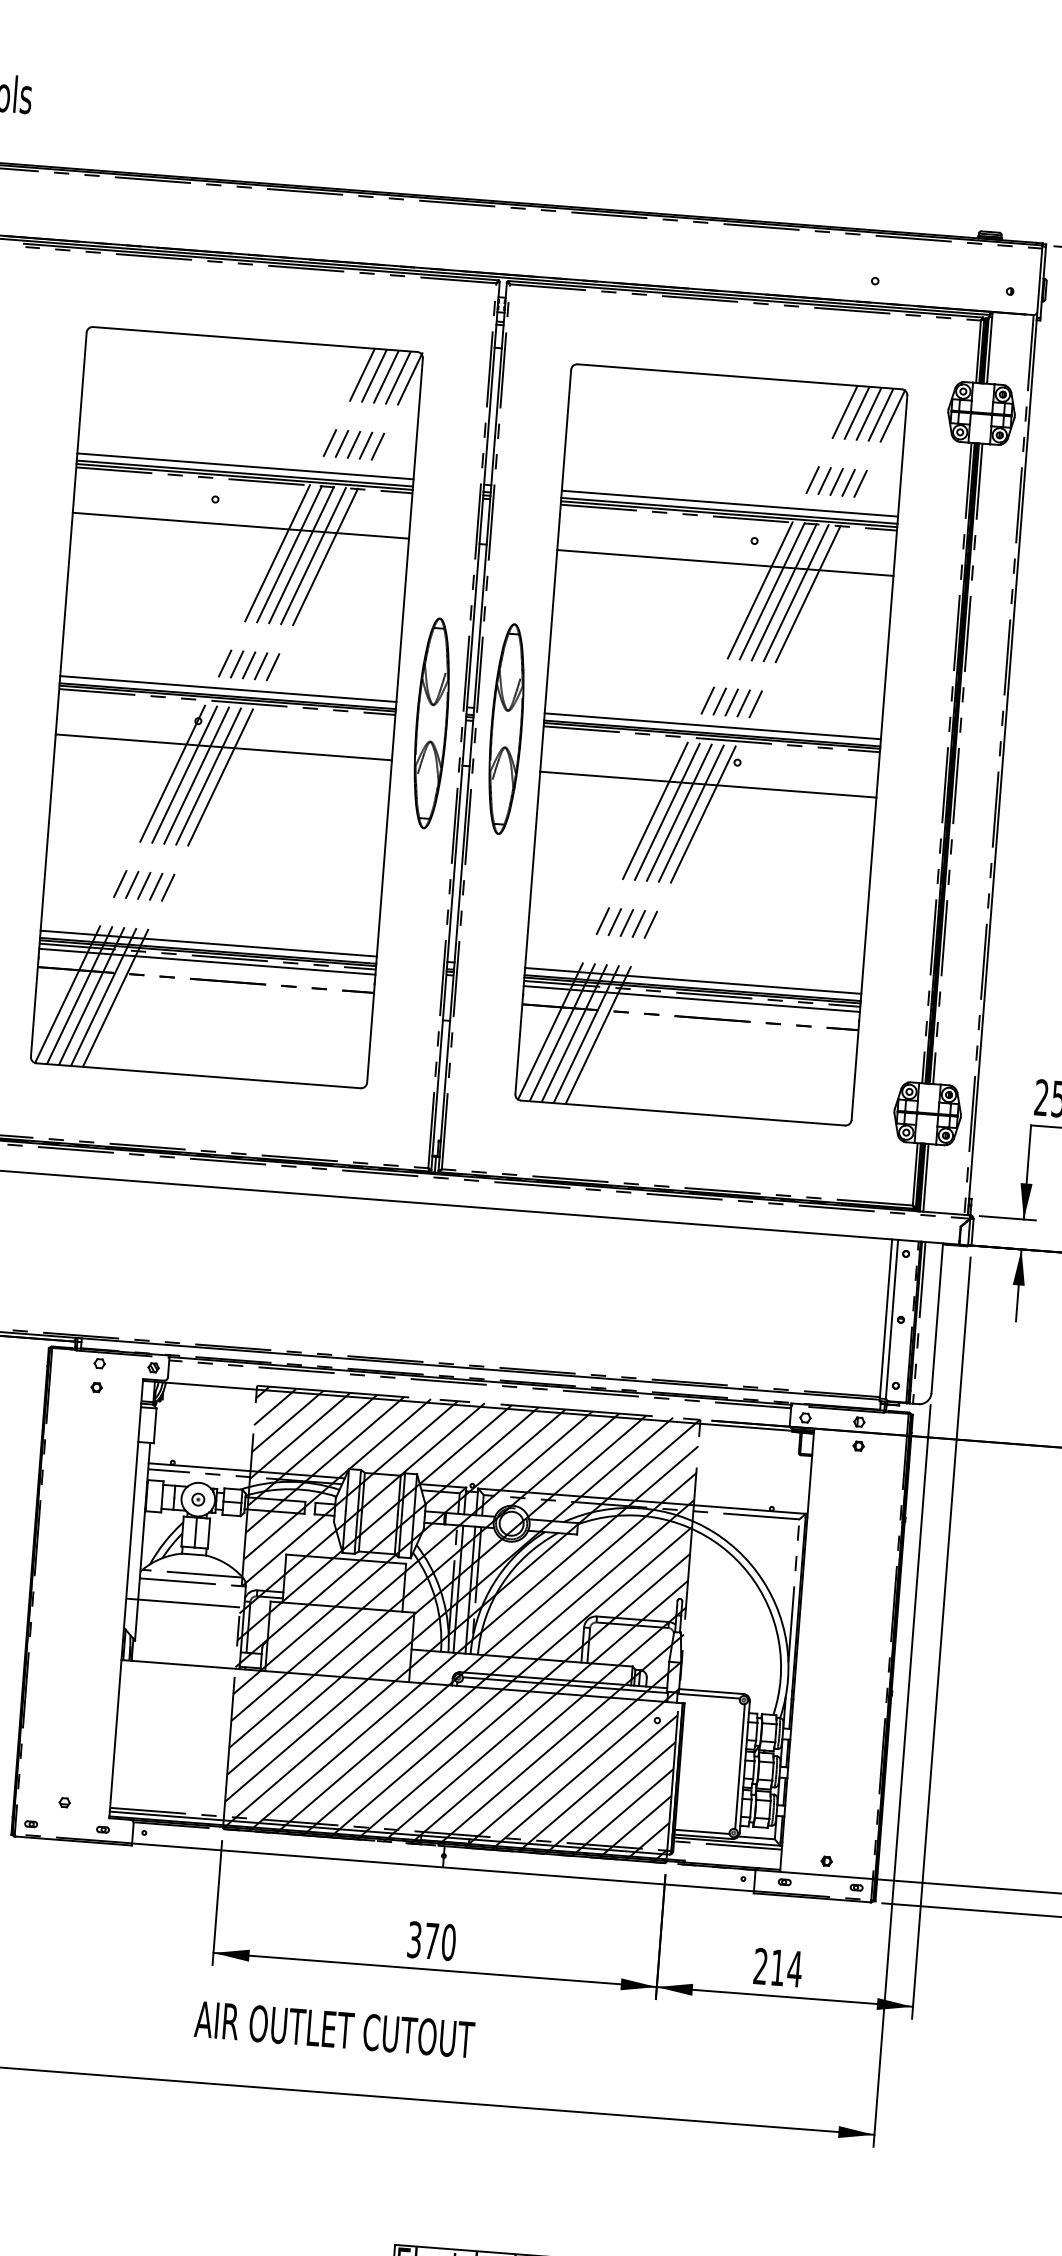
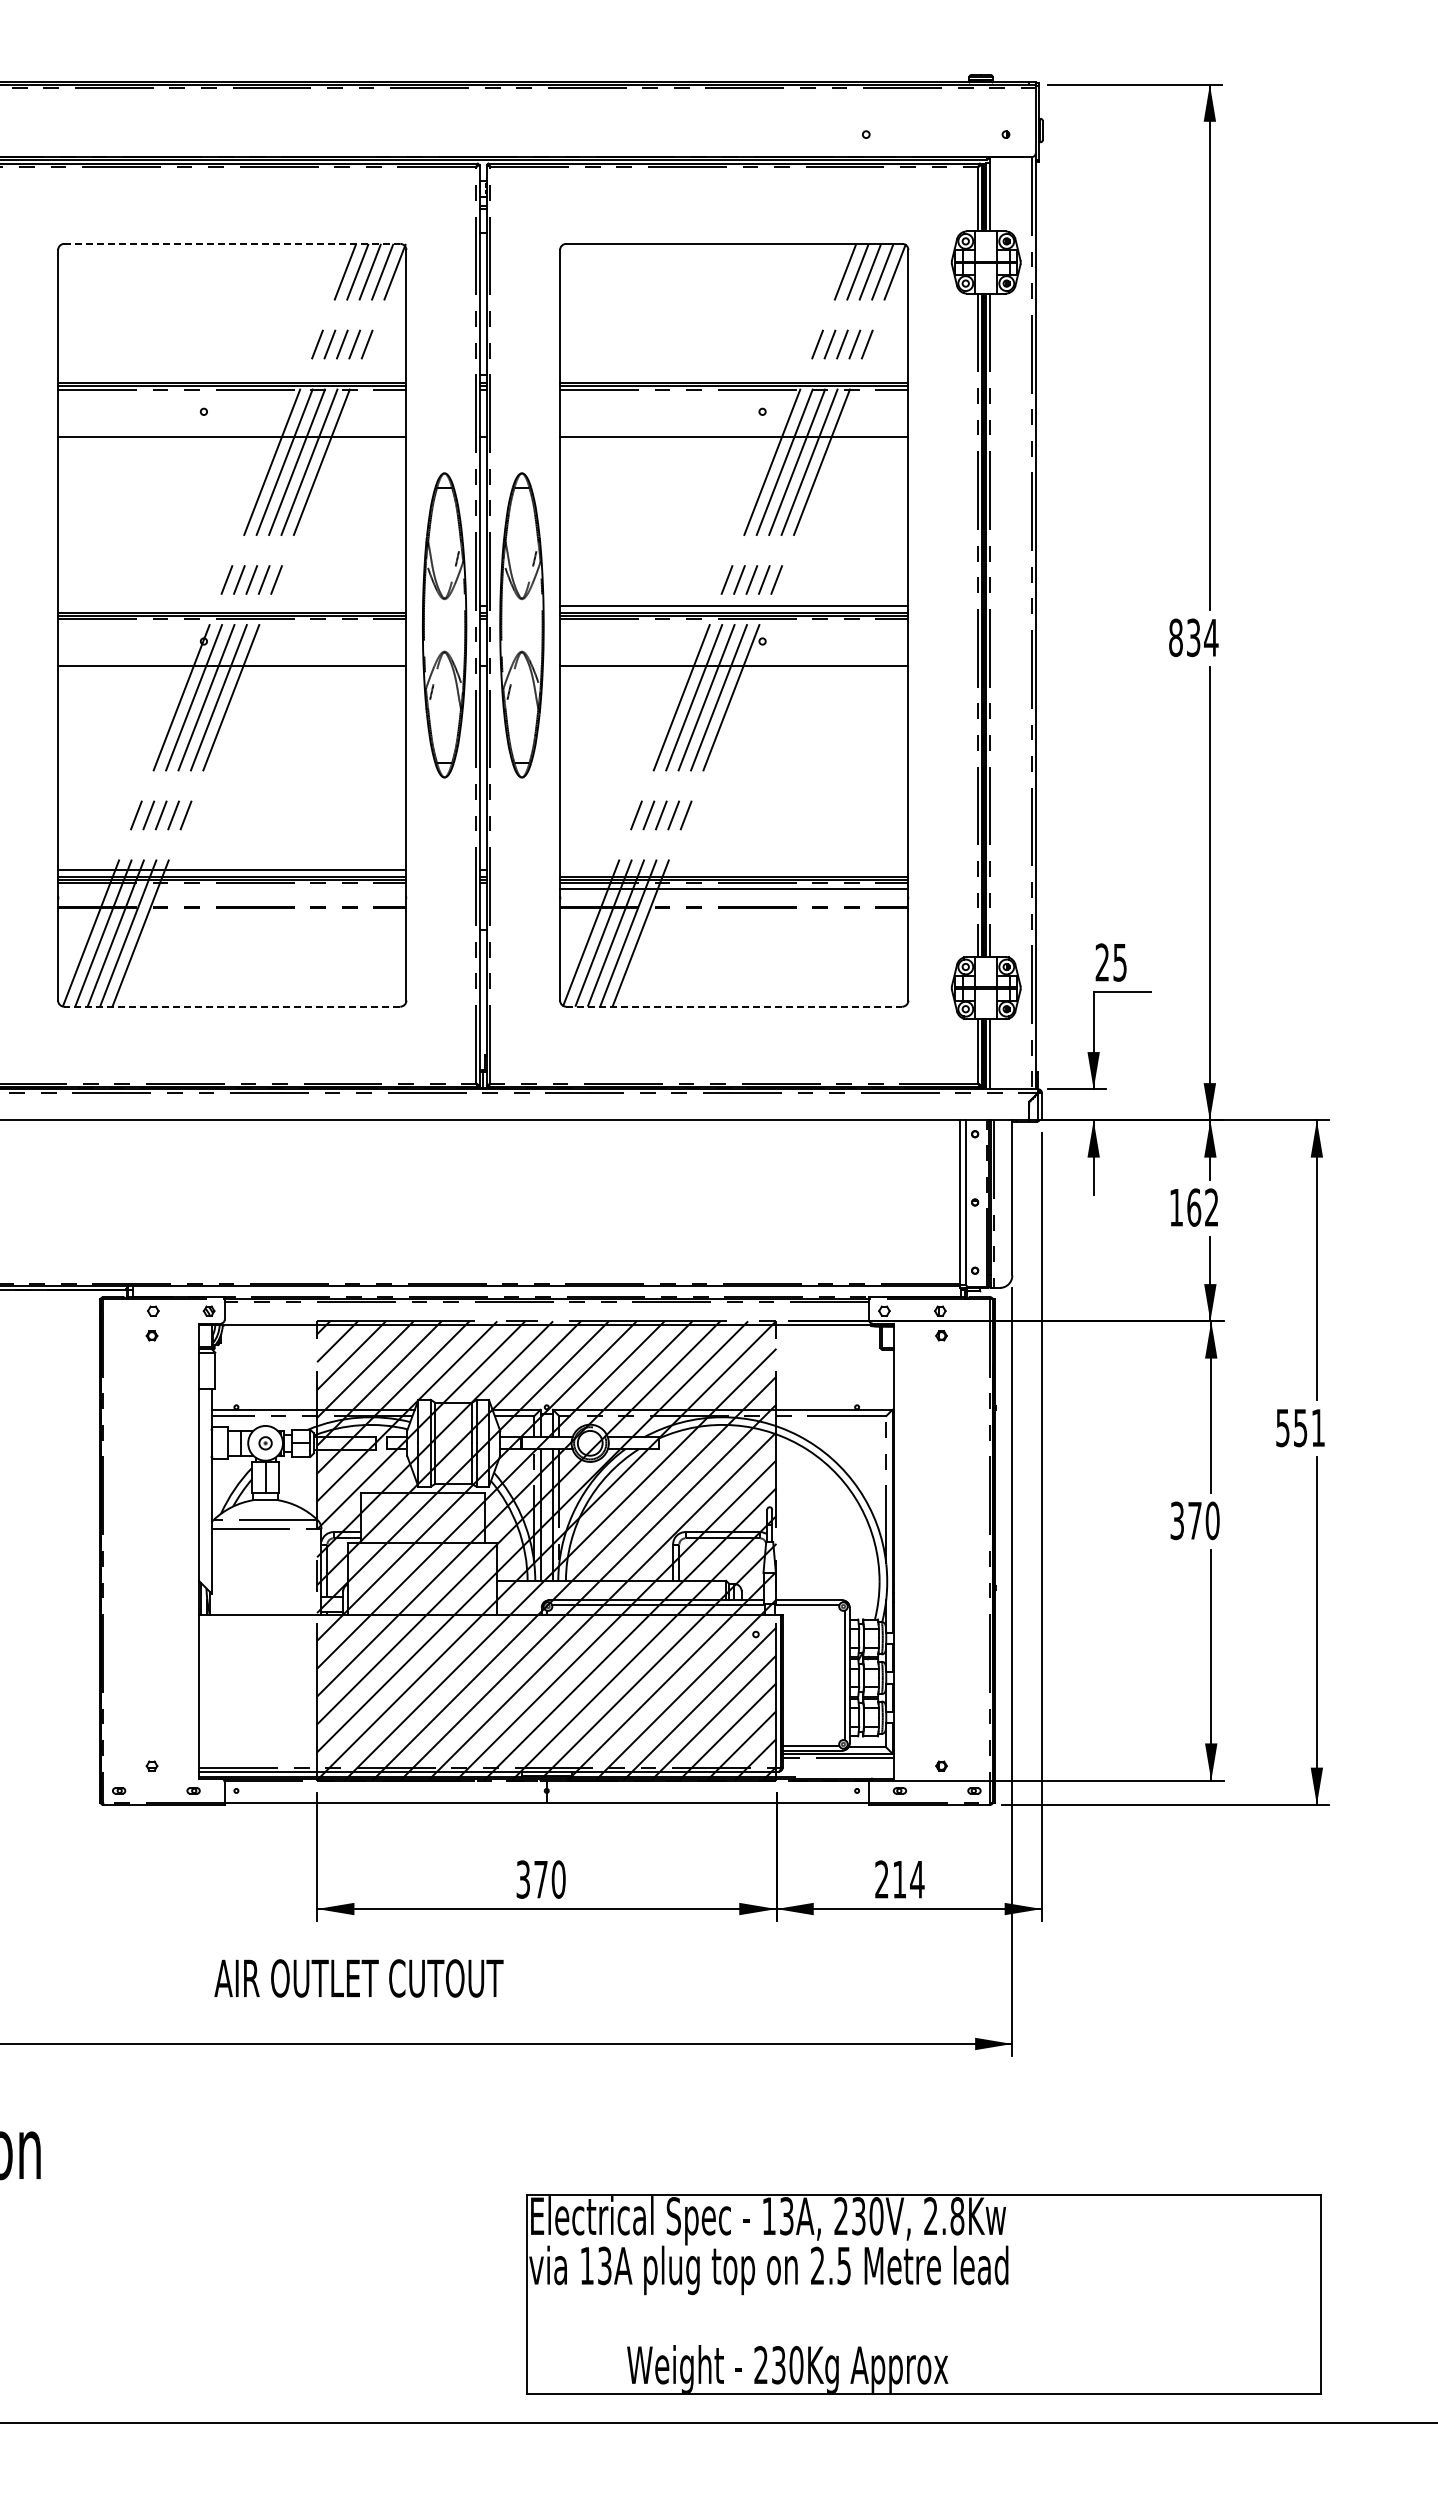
line: (255, 339) -> (232, 243), solid -> dashed
line: (245, 466) -> (232, 375), removed
line: (730, 503) -> (734, 375), removed
line: (228, 689) -> (232, 606), removed
part: (431, 722) -> (444, 624), size x1.4
part: (506, 728) -> (521, 624), size x1.4
line: (207, 961) -> (232, 888), removed
line: (693, 980) -> (734, 869), removed
line: (198, 1075) -> (232, 1006), solid -> dashed
line: (683, 1112) -> (734, 1006), solid -> dashed
line: (183, 1603) -> (258, 1551), removed
text: (334, 2029) -> (358, 1978), moved

